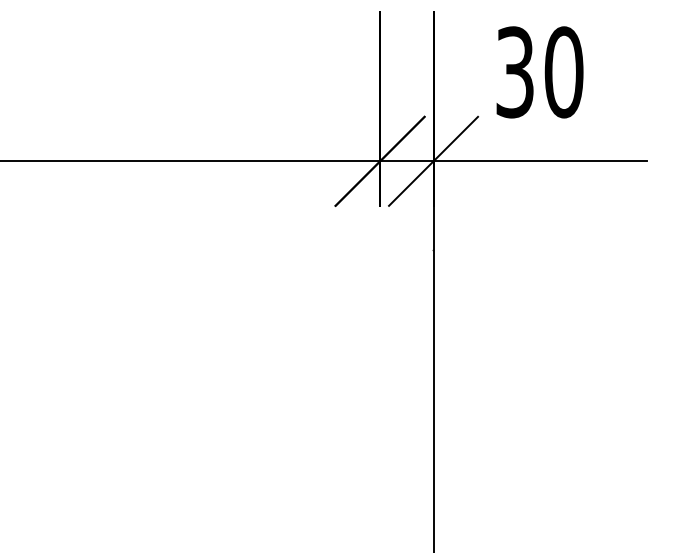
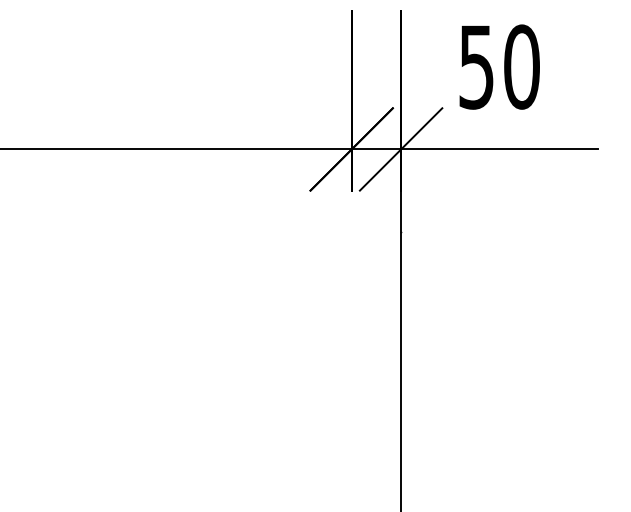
text: (514, 71) -> (476, 66), 30 -> 50

